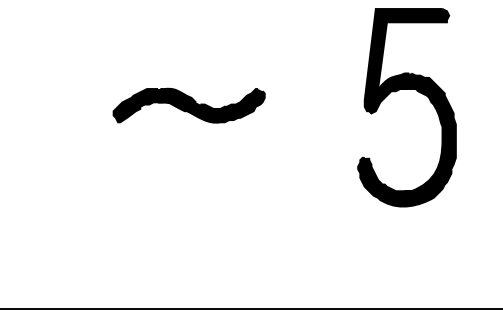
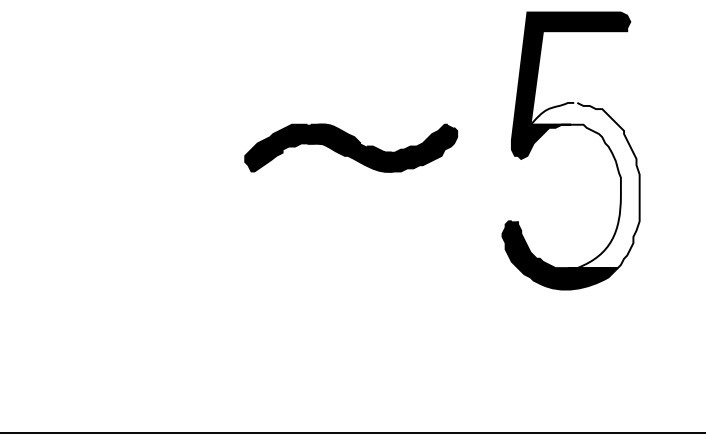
part: (188, 105) -> (350, 147), moved
fill: (416, 132) -> (584, 185), removed

